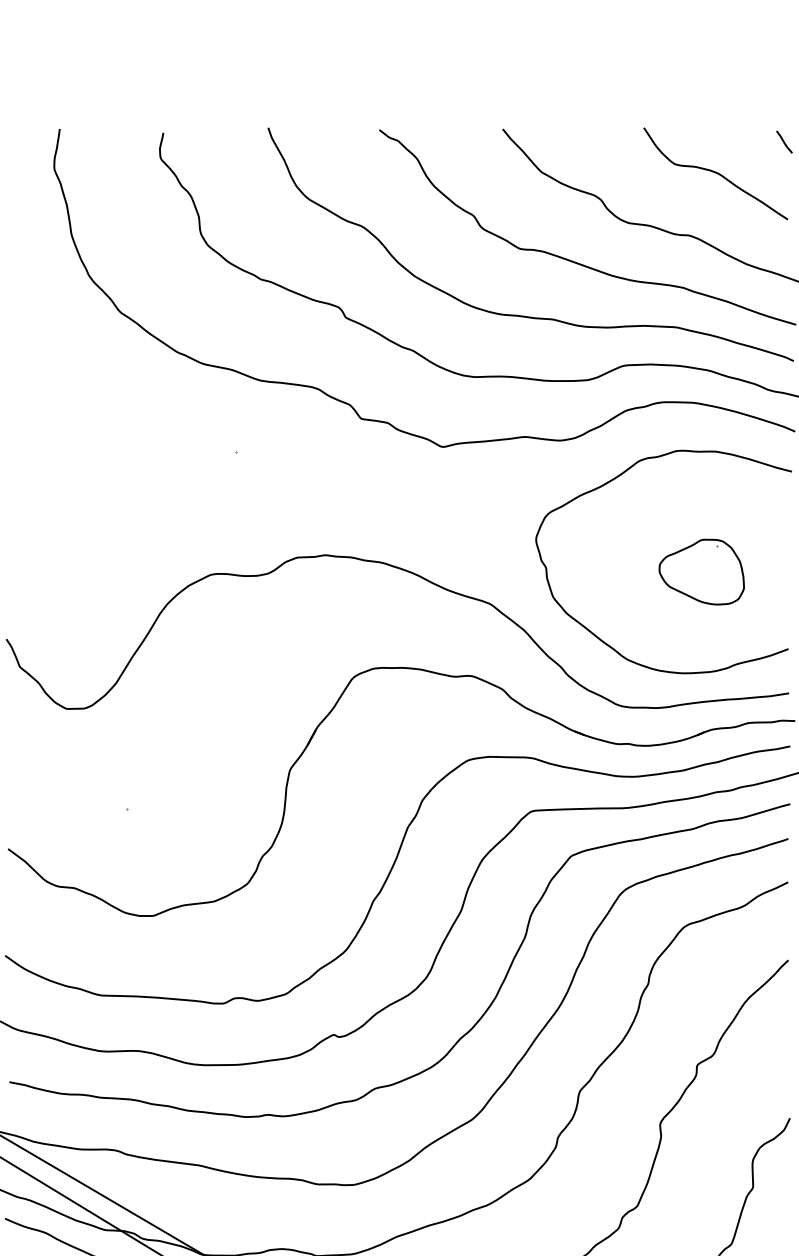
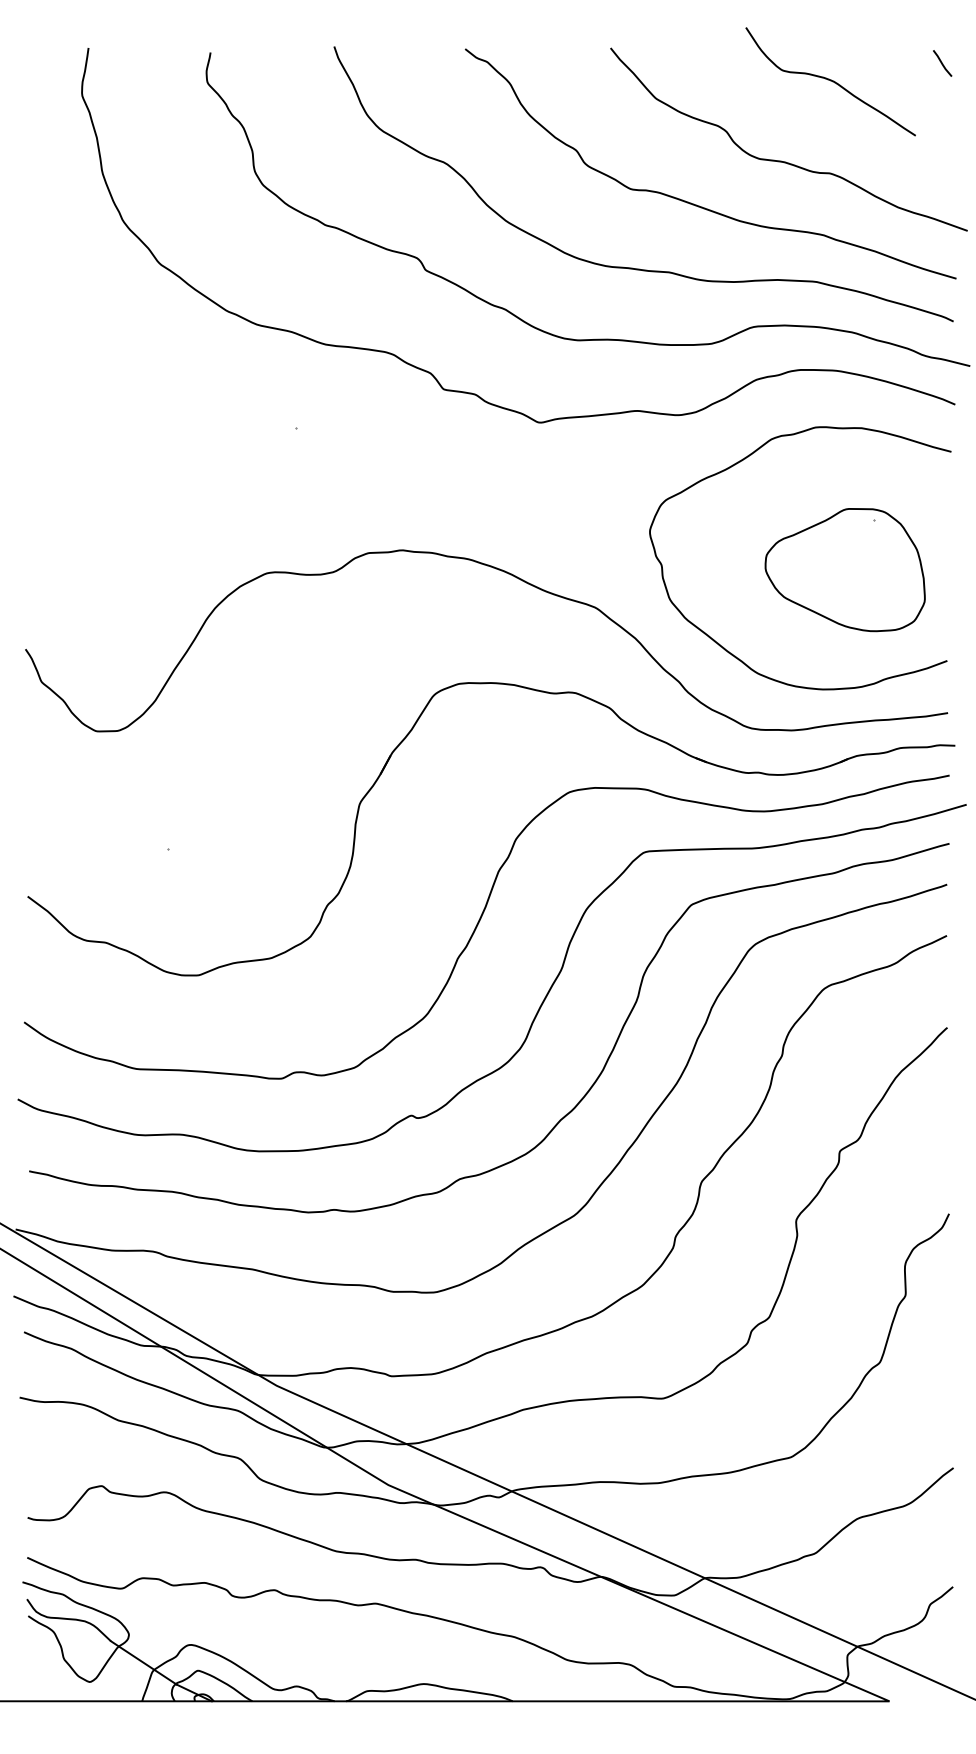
curve: (715, 173) -> (830, 81), moved
part: (701, 572) -> (844, 570), size x1.6

